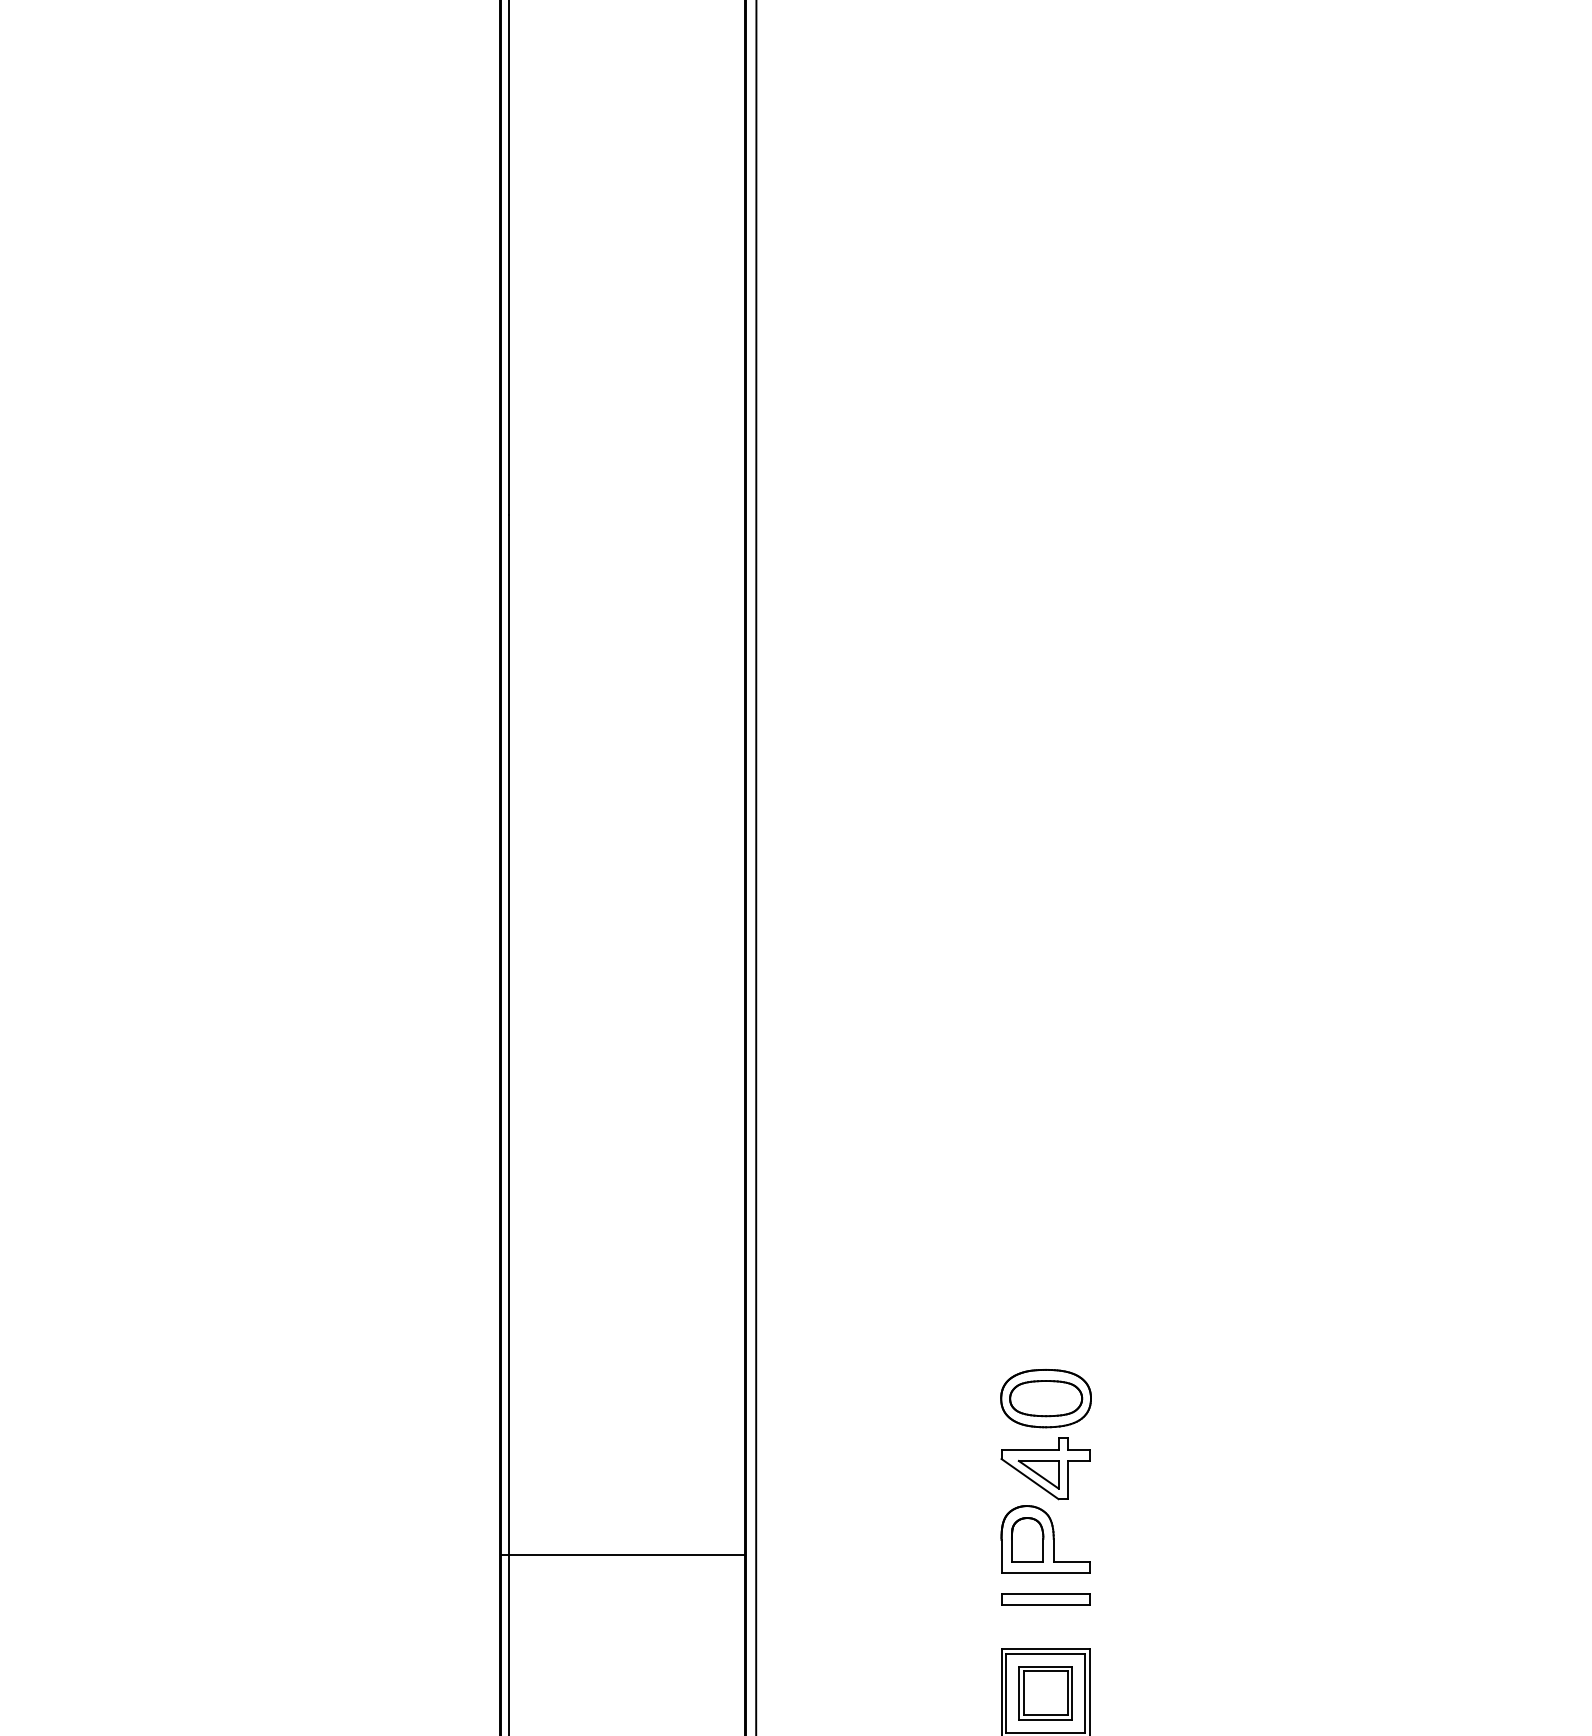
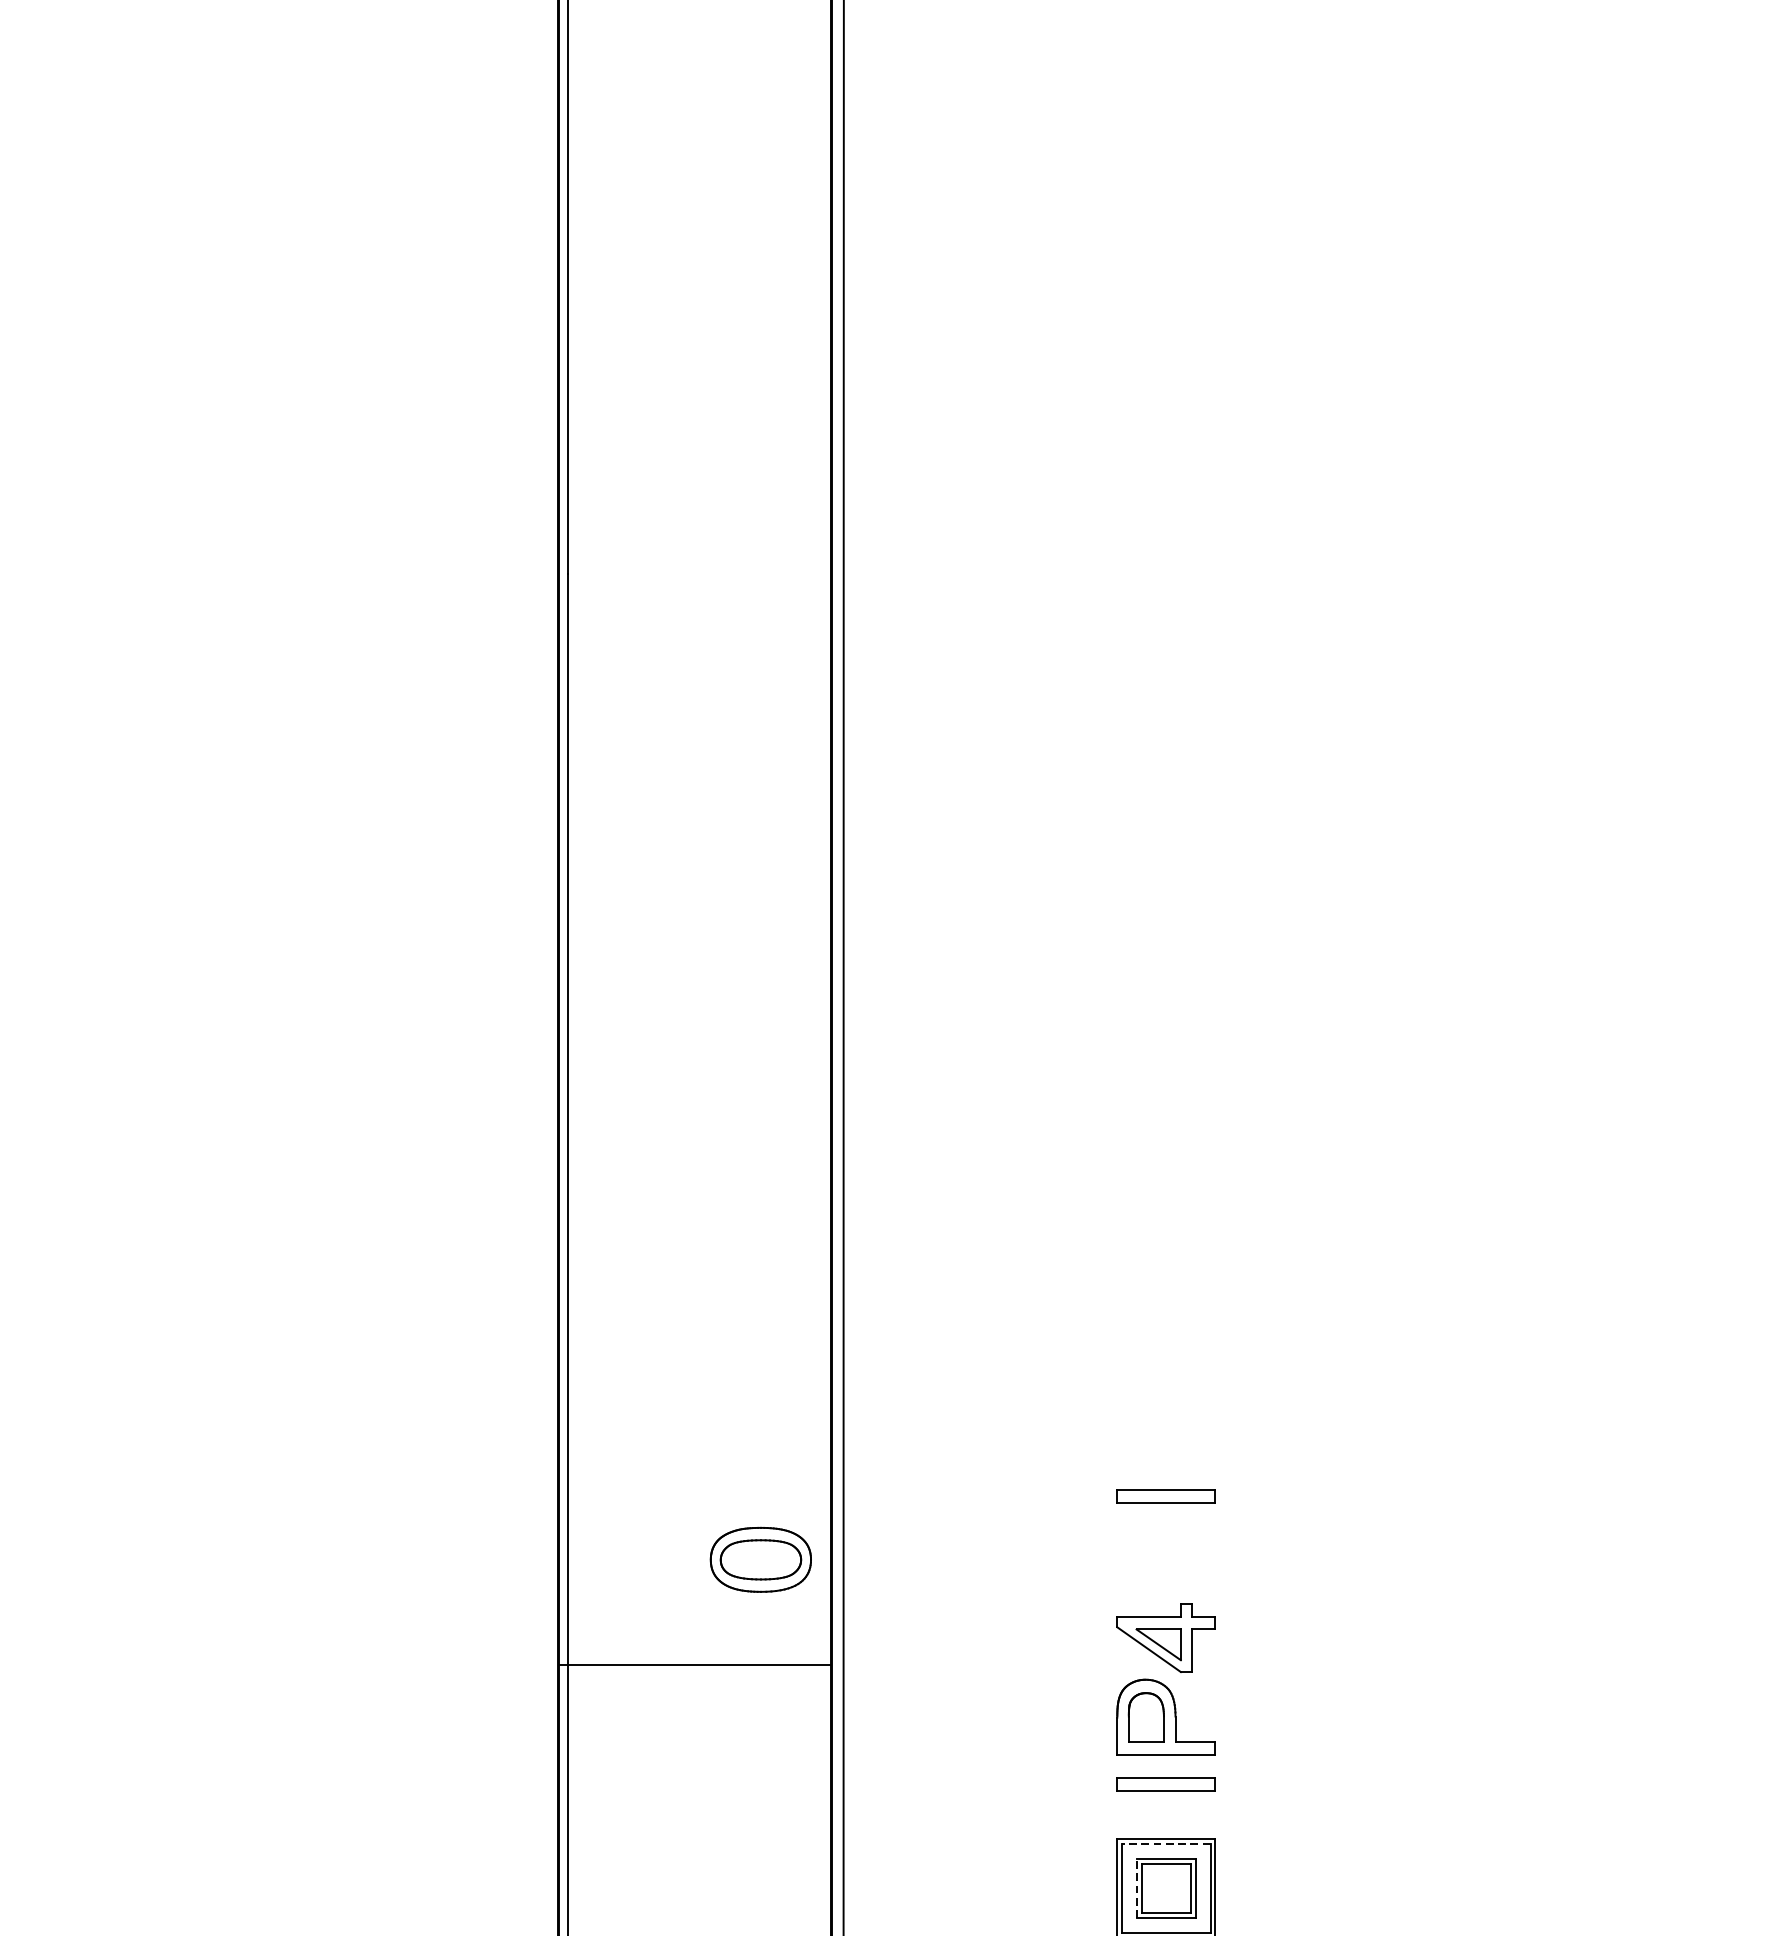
part: (1045, 1341) -> (1166, 1496), added
part: (1045, 1398) -> (760, 1559), moved
line: (622, 1555) -> (694, 1665), moved
line: (1045, 1653) -> (1166, 1844), solid -> dashed
line: (1019, 1692) -> (1137, 1887), solid -> dashed

